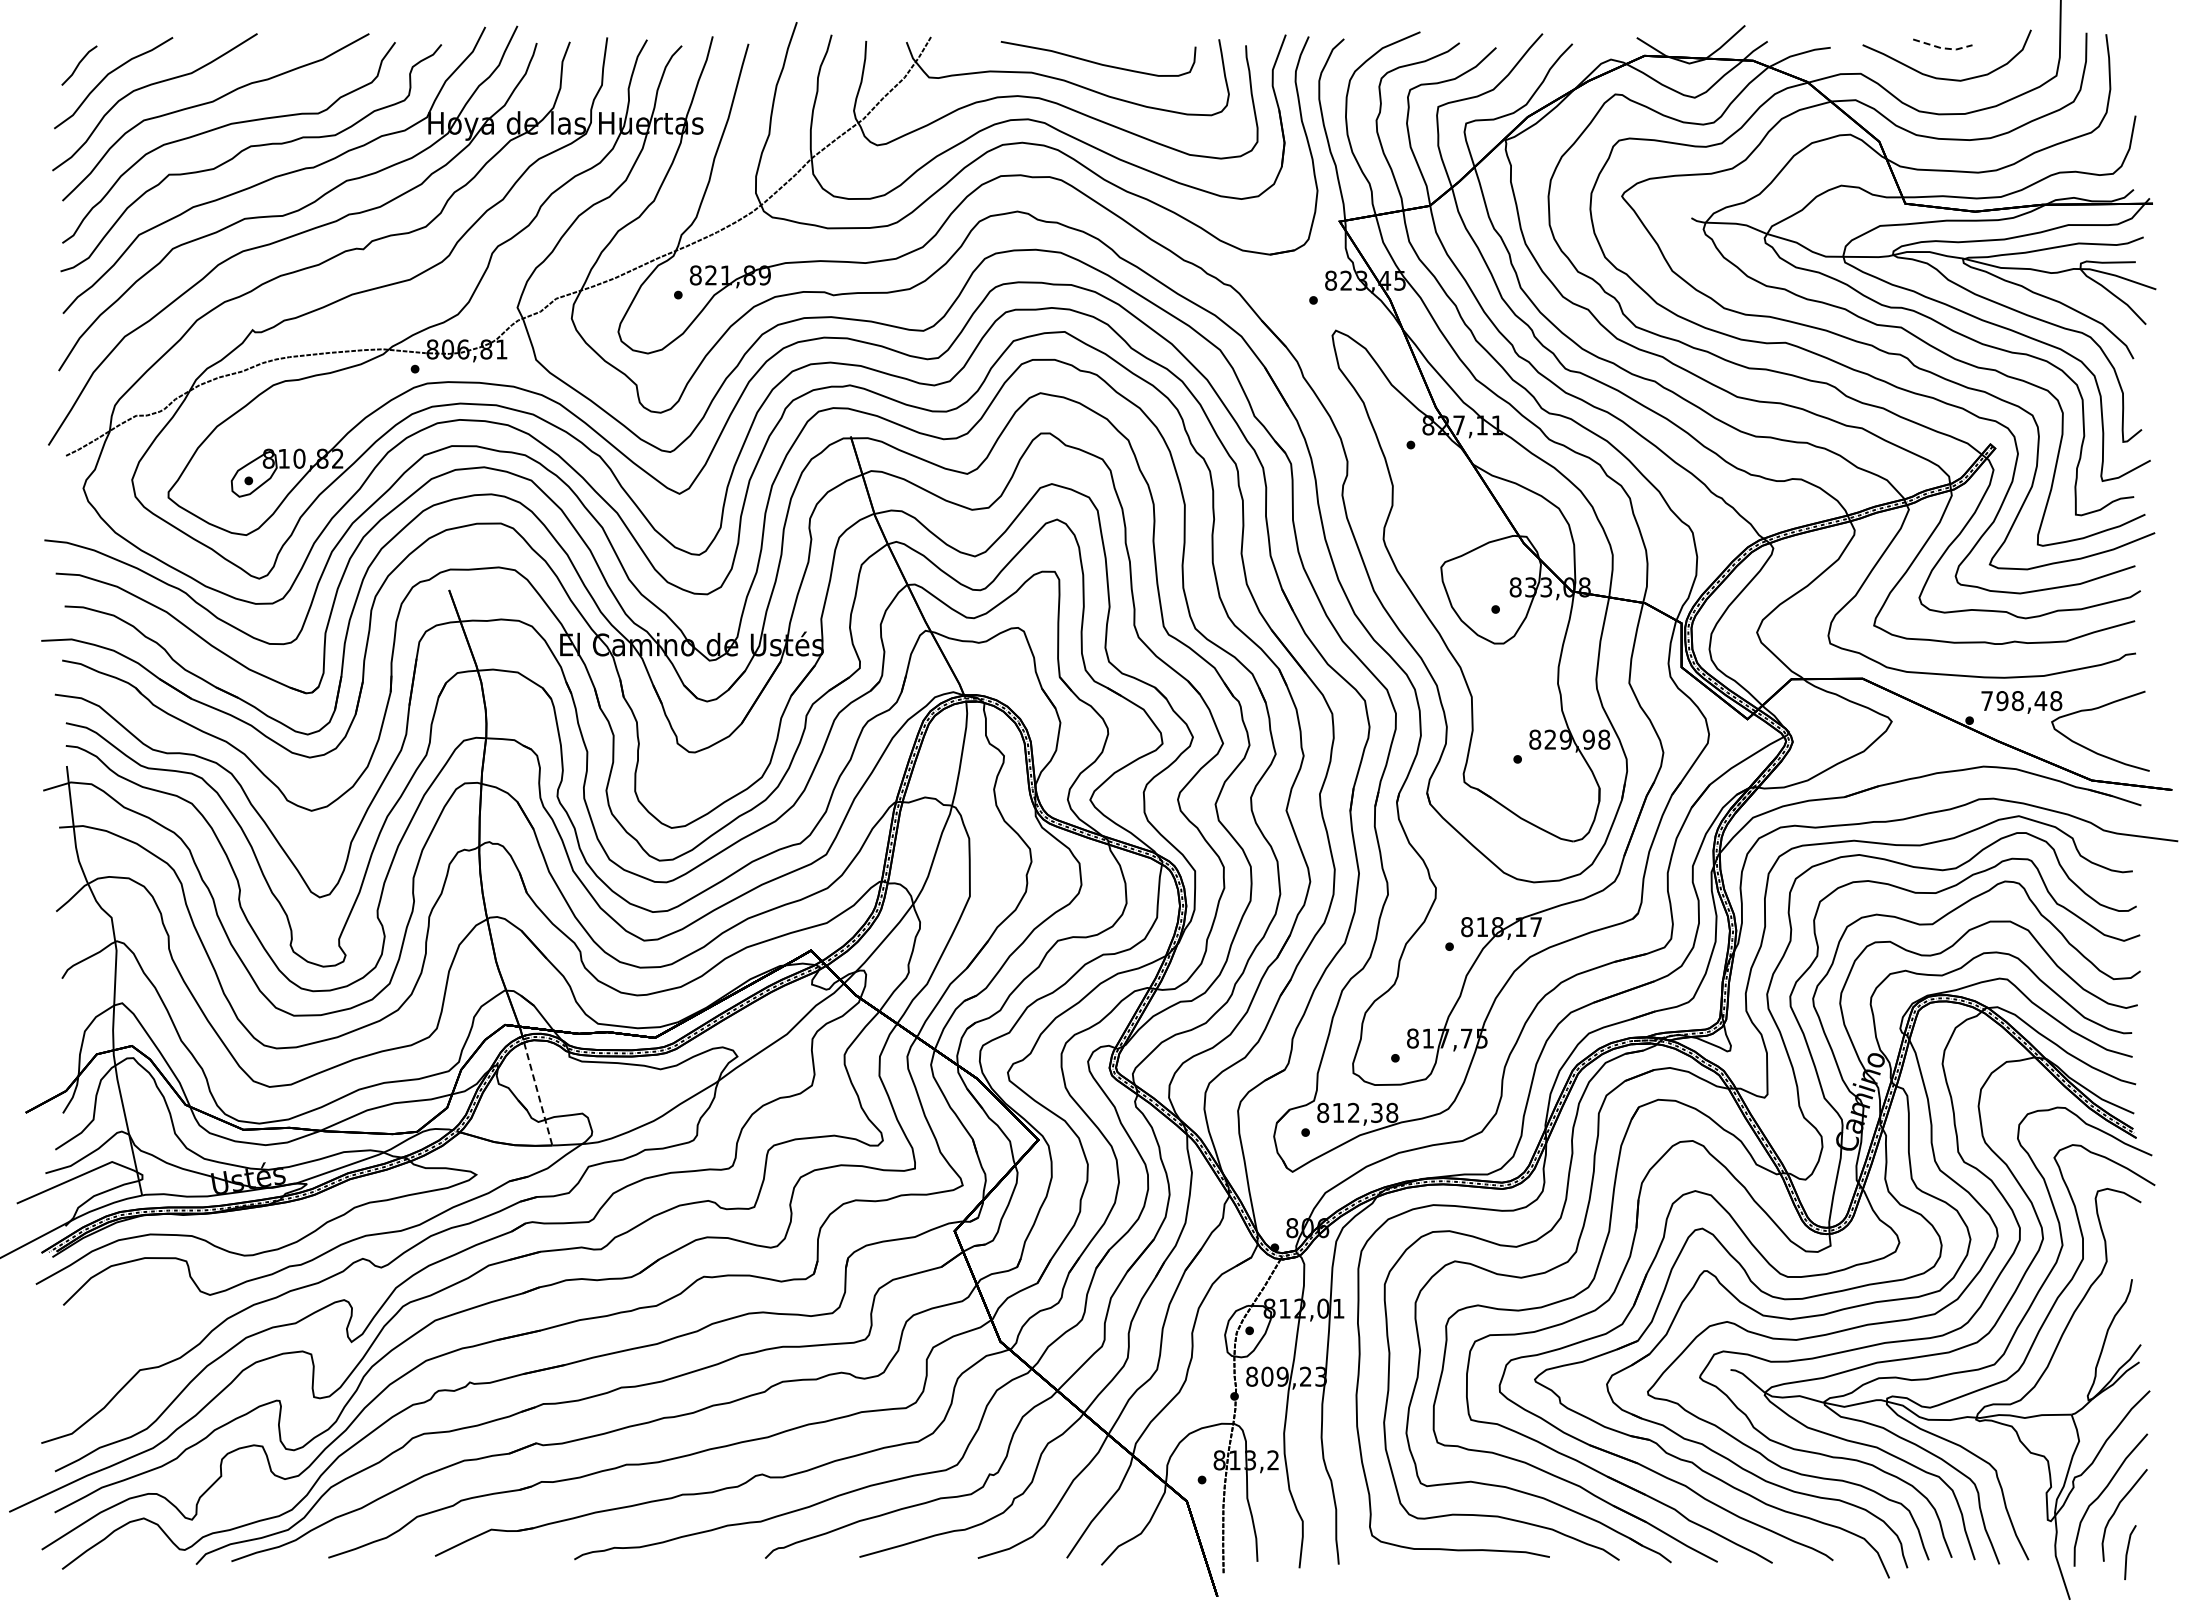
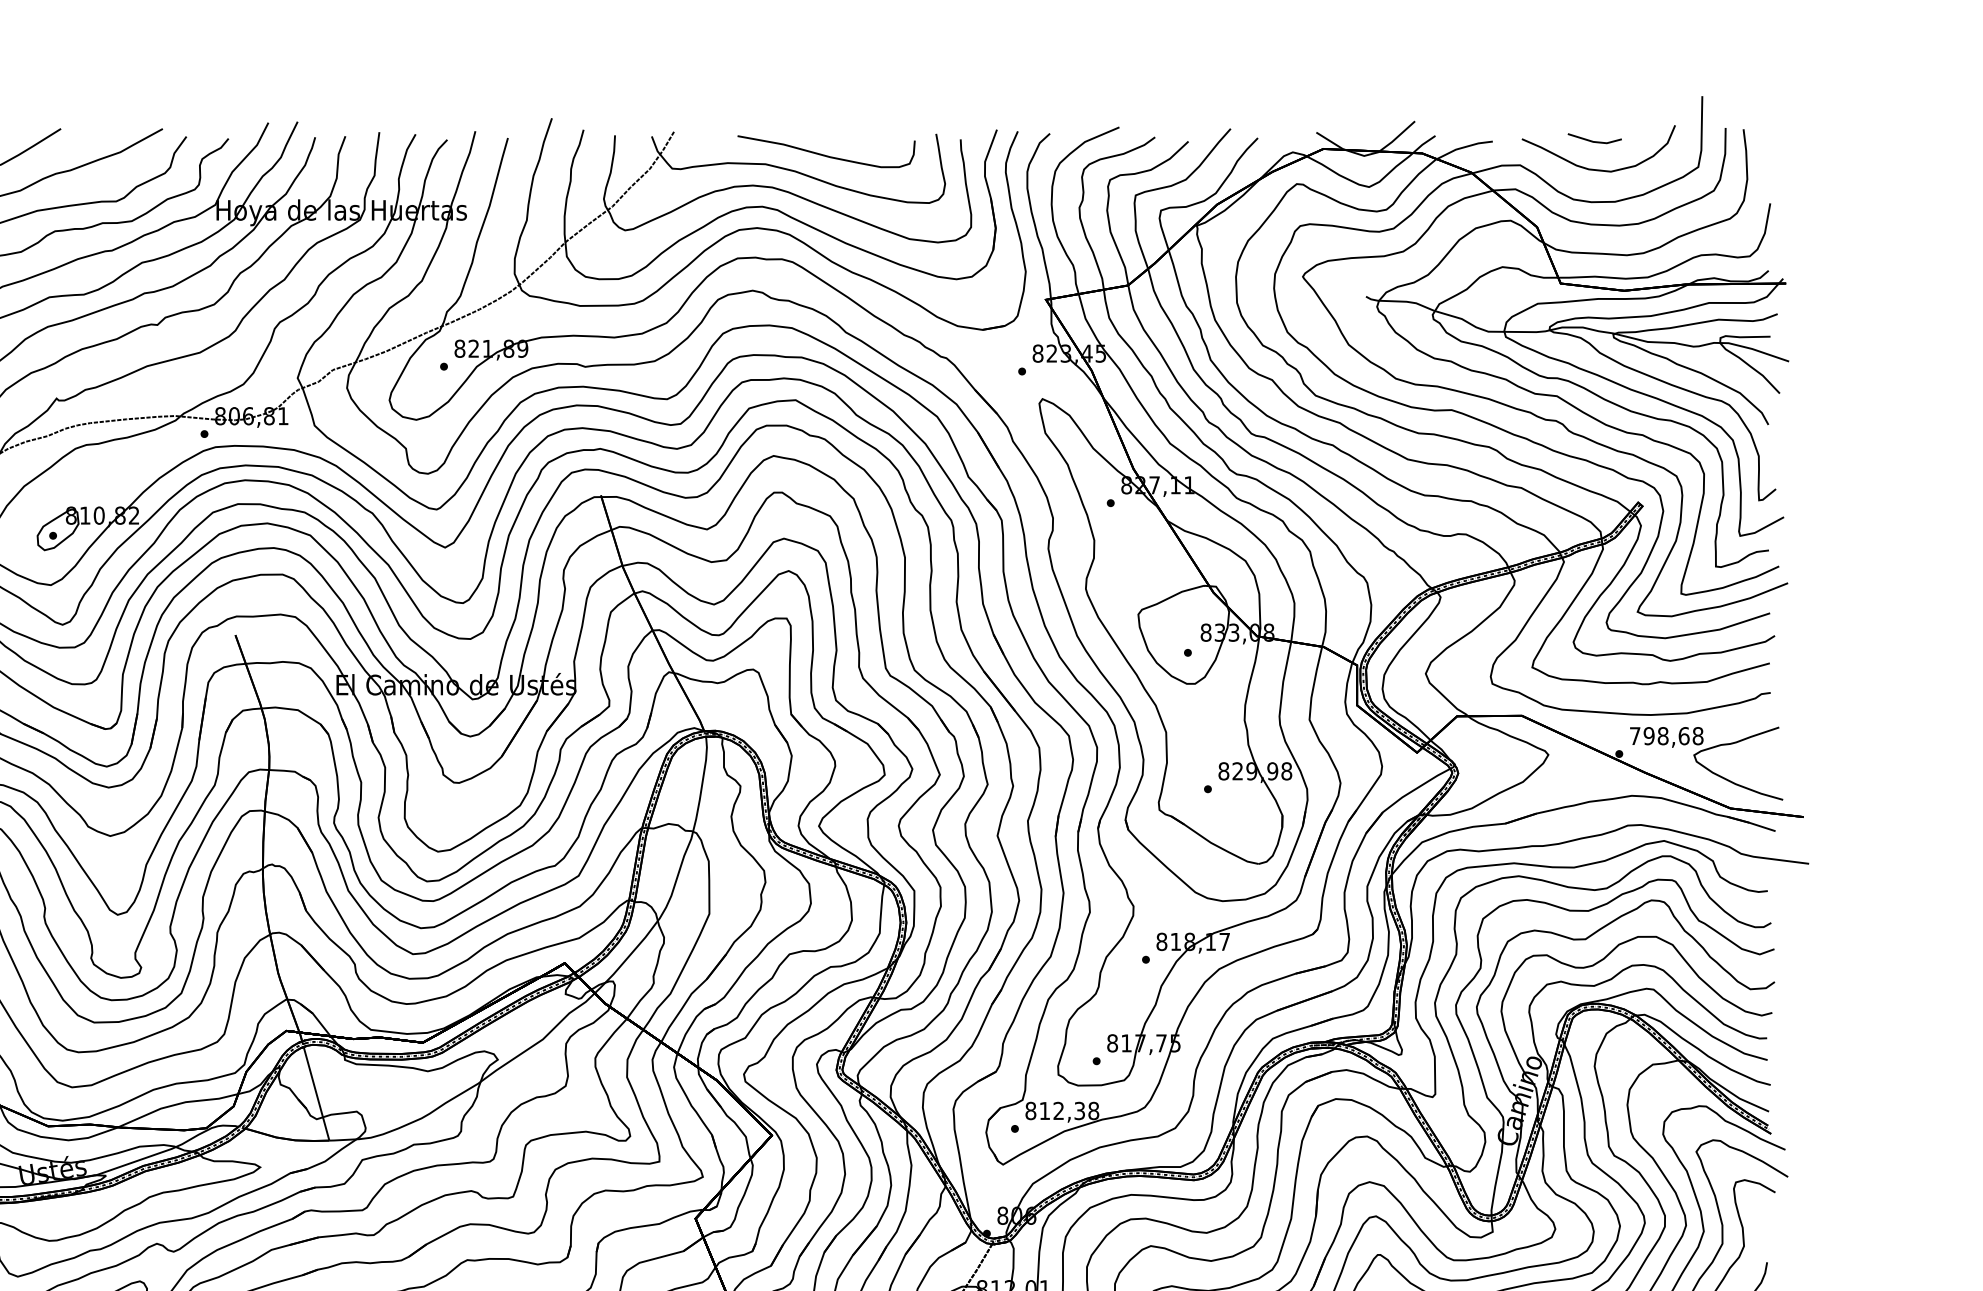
line: (1942, 48) -> (1594, 142), dashed -> solid
text: (2040, 701) -> (1683, 736), 798,48 -> 798,68
line: (538, 1094) -> (316, 1094), dashed -> solid

